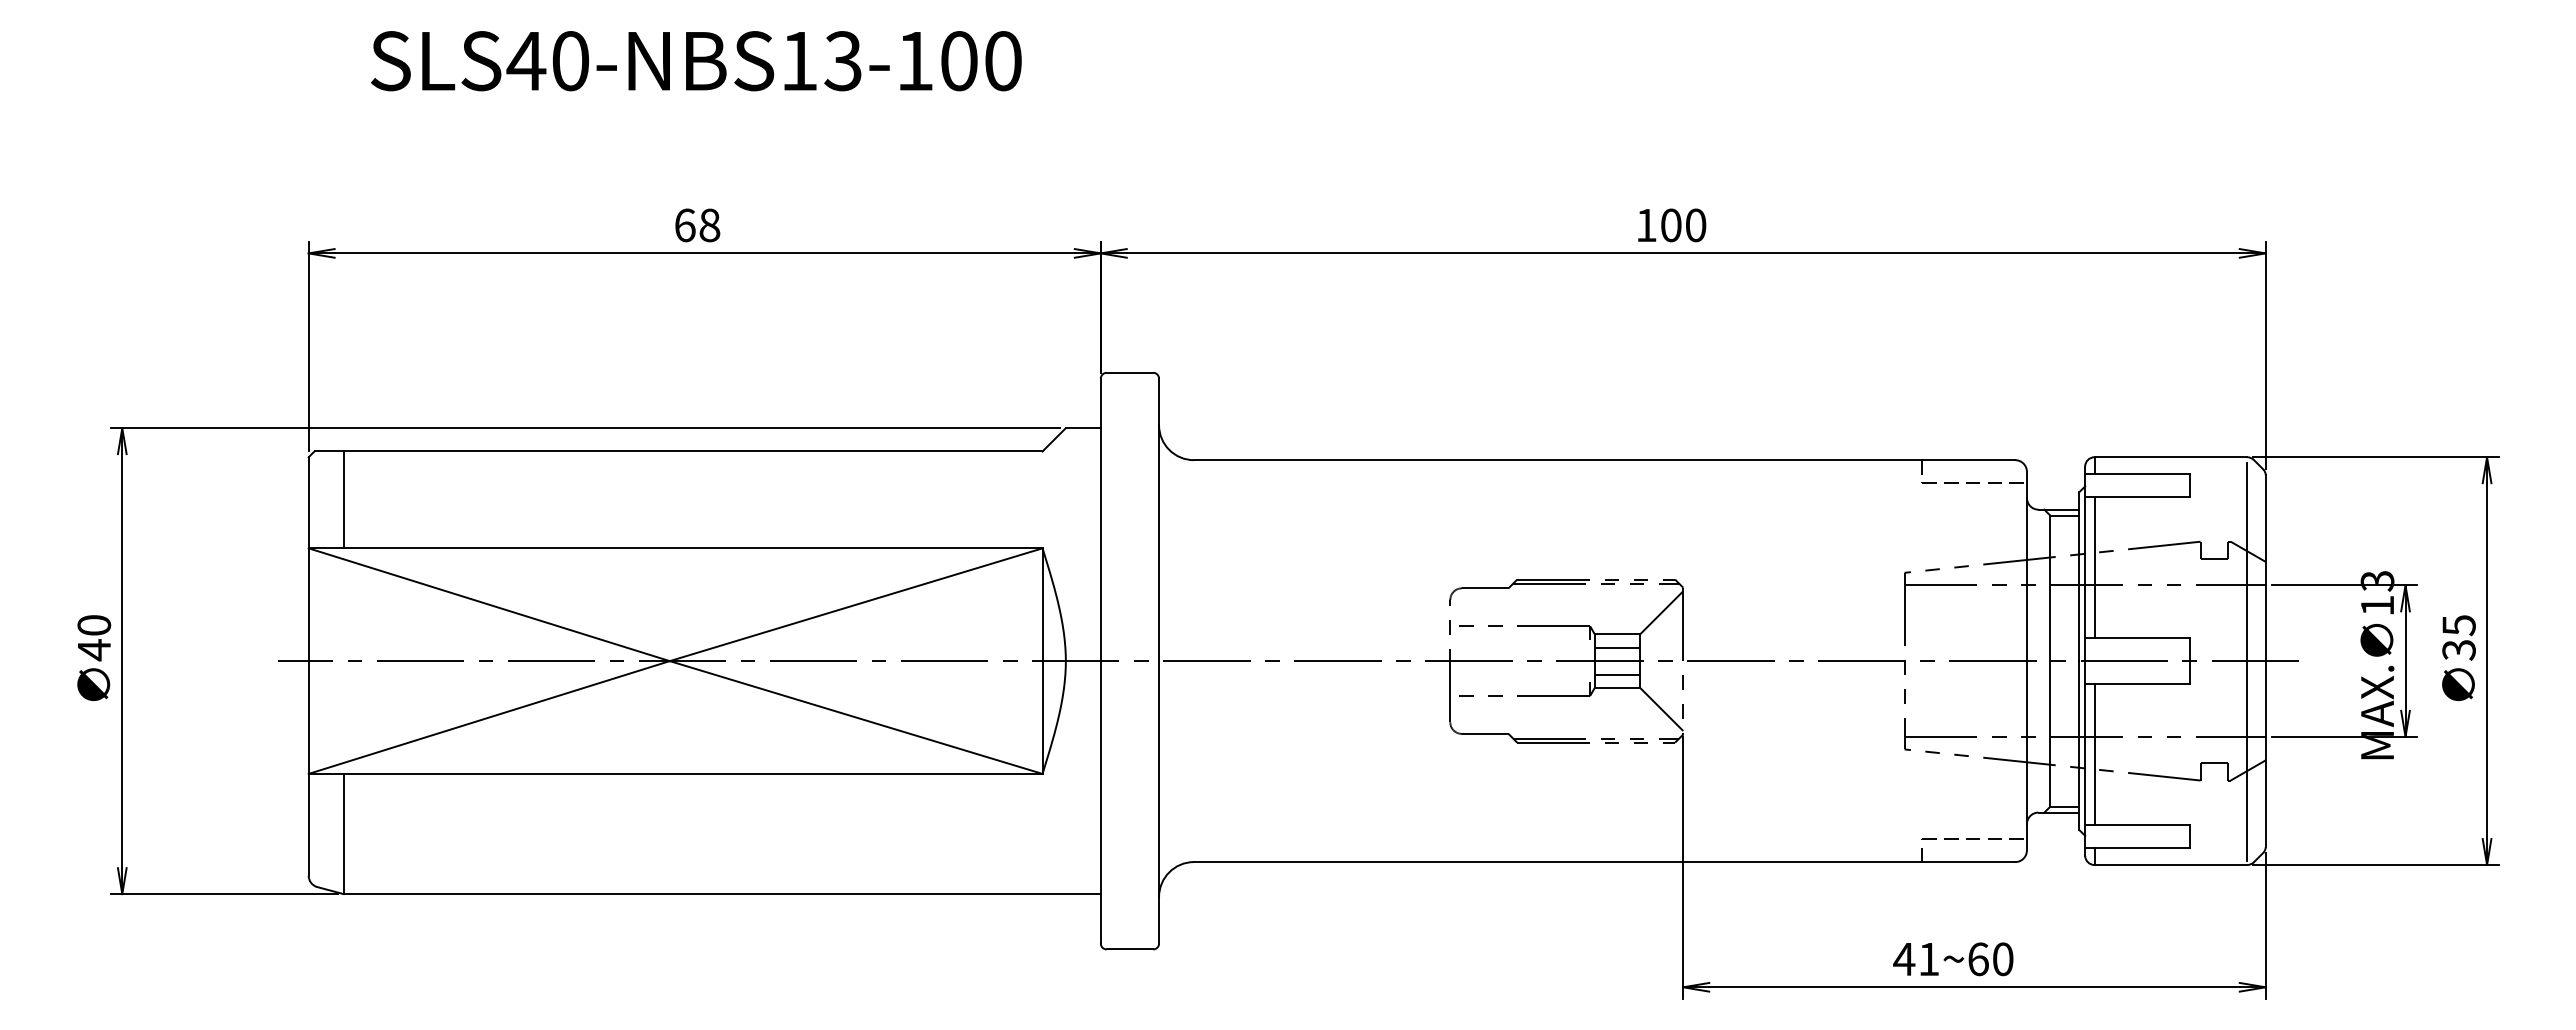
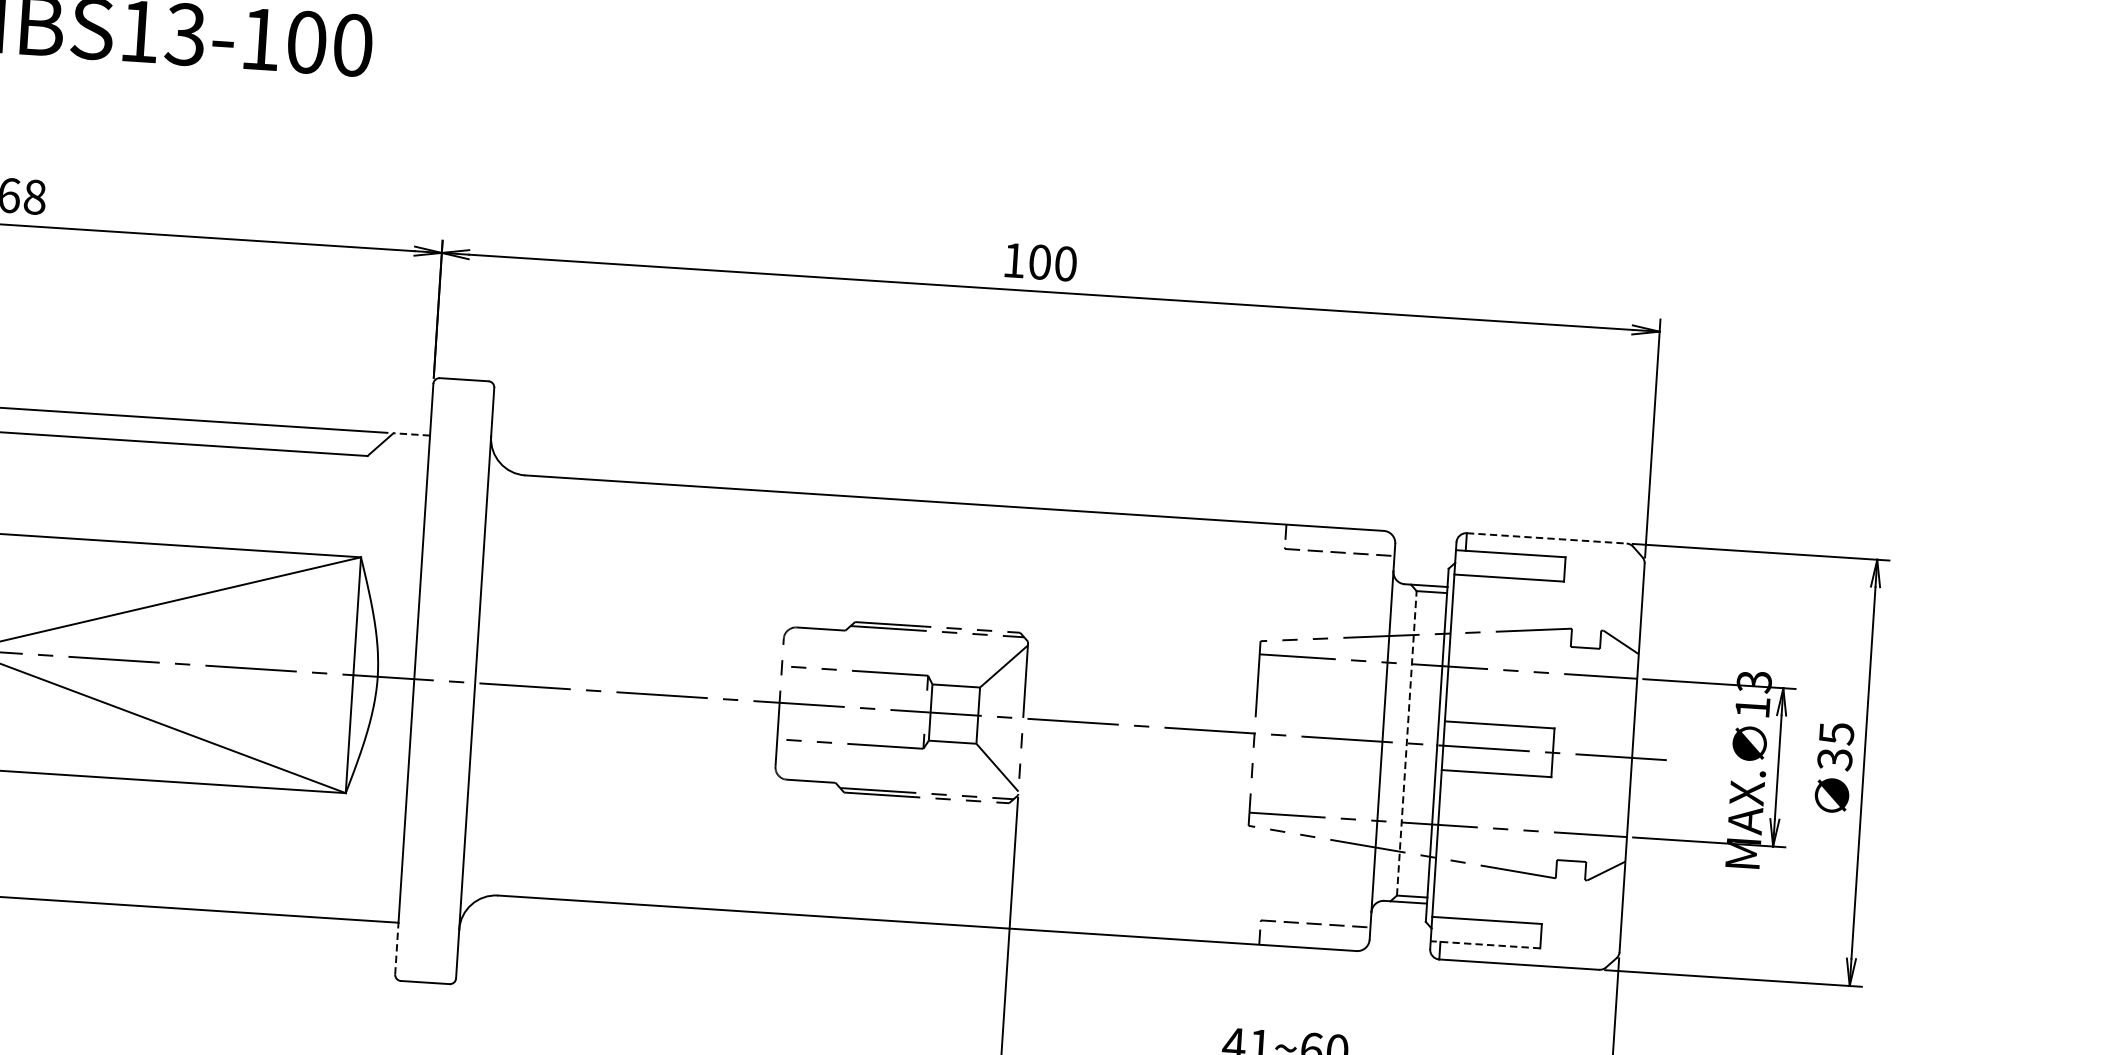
line: (1082, 428) -> (410, 434), solid -> dashed
line: (2171, 457) -> (1547, 538), solid -> dashed
line: (2094, 567) -> (1459, 648), removed
line: (1617, 647) -> (955, 699), removed
line: (2050, 661) -> (1407, 743), solid -> dashed
line: (2247, 661) -> (1613, 757), removed
line: (1617, 674) -> (953, 728), removed
line: (2094, 754) -> (1446, 843), removed
line: (2137, 848) -> (1485, 945), solid -> dashed
line: (1100, 918) -> (396, 948), solid -> dashed

